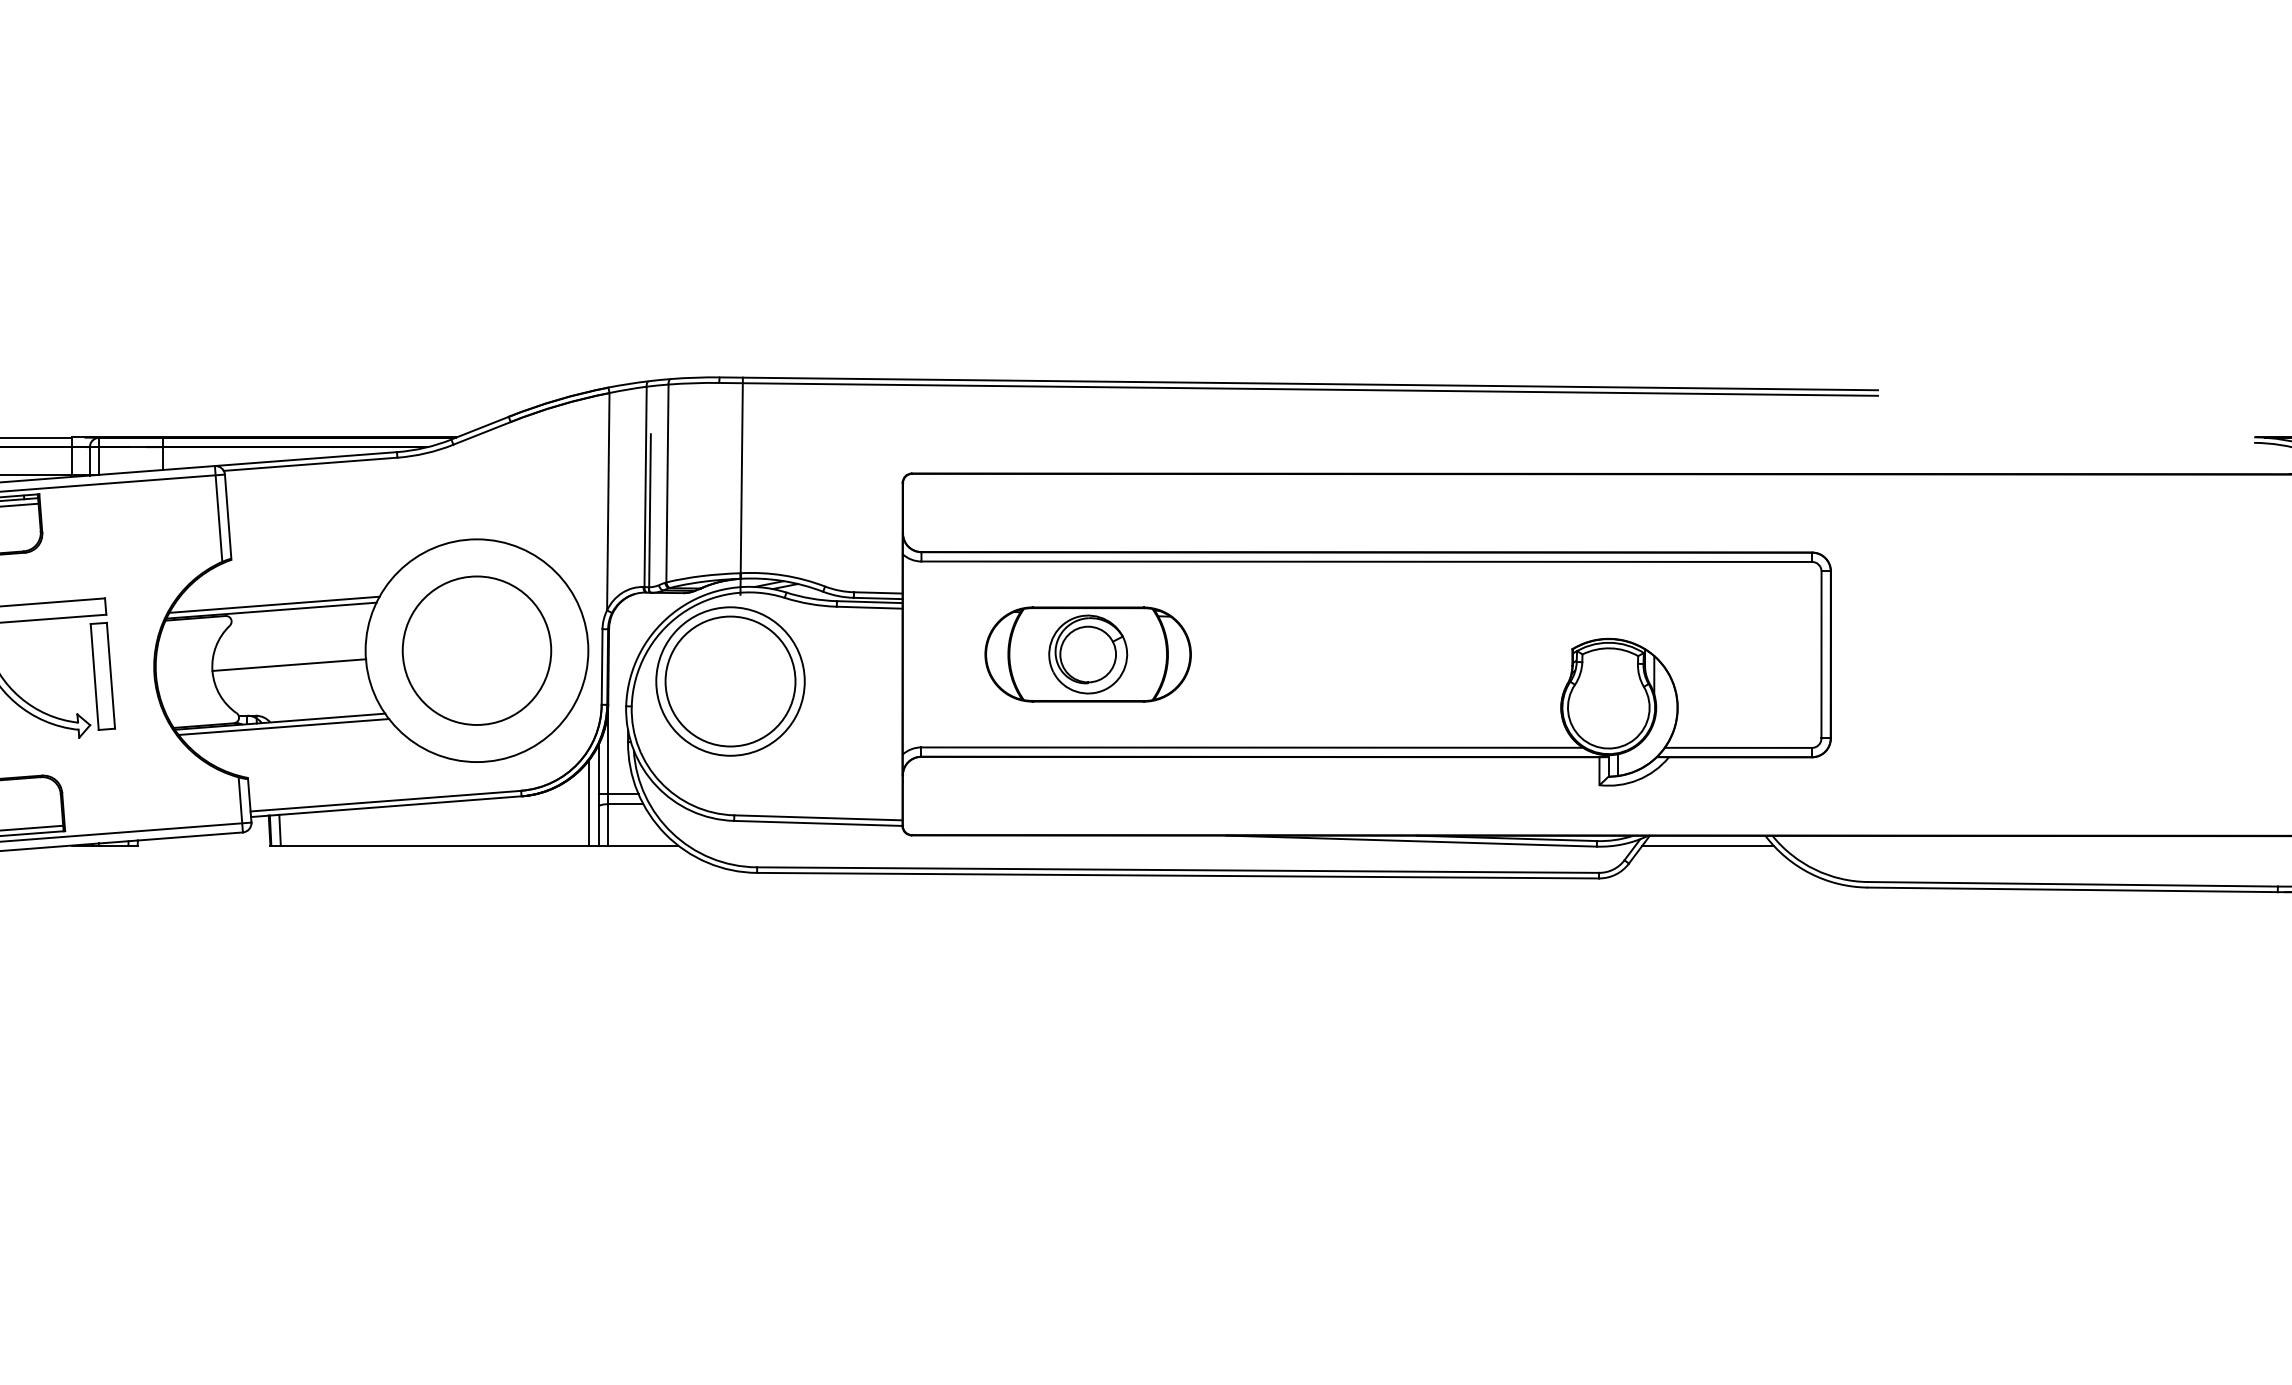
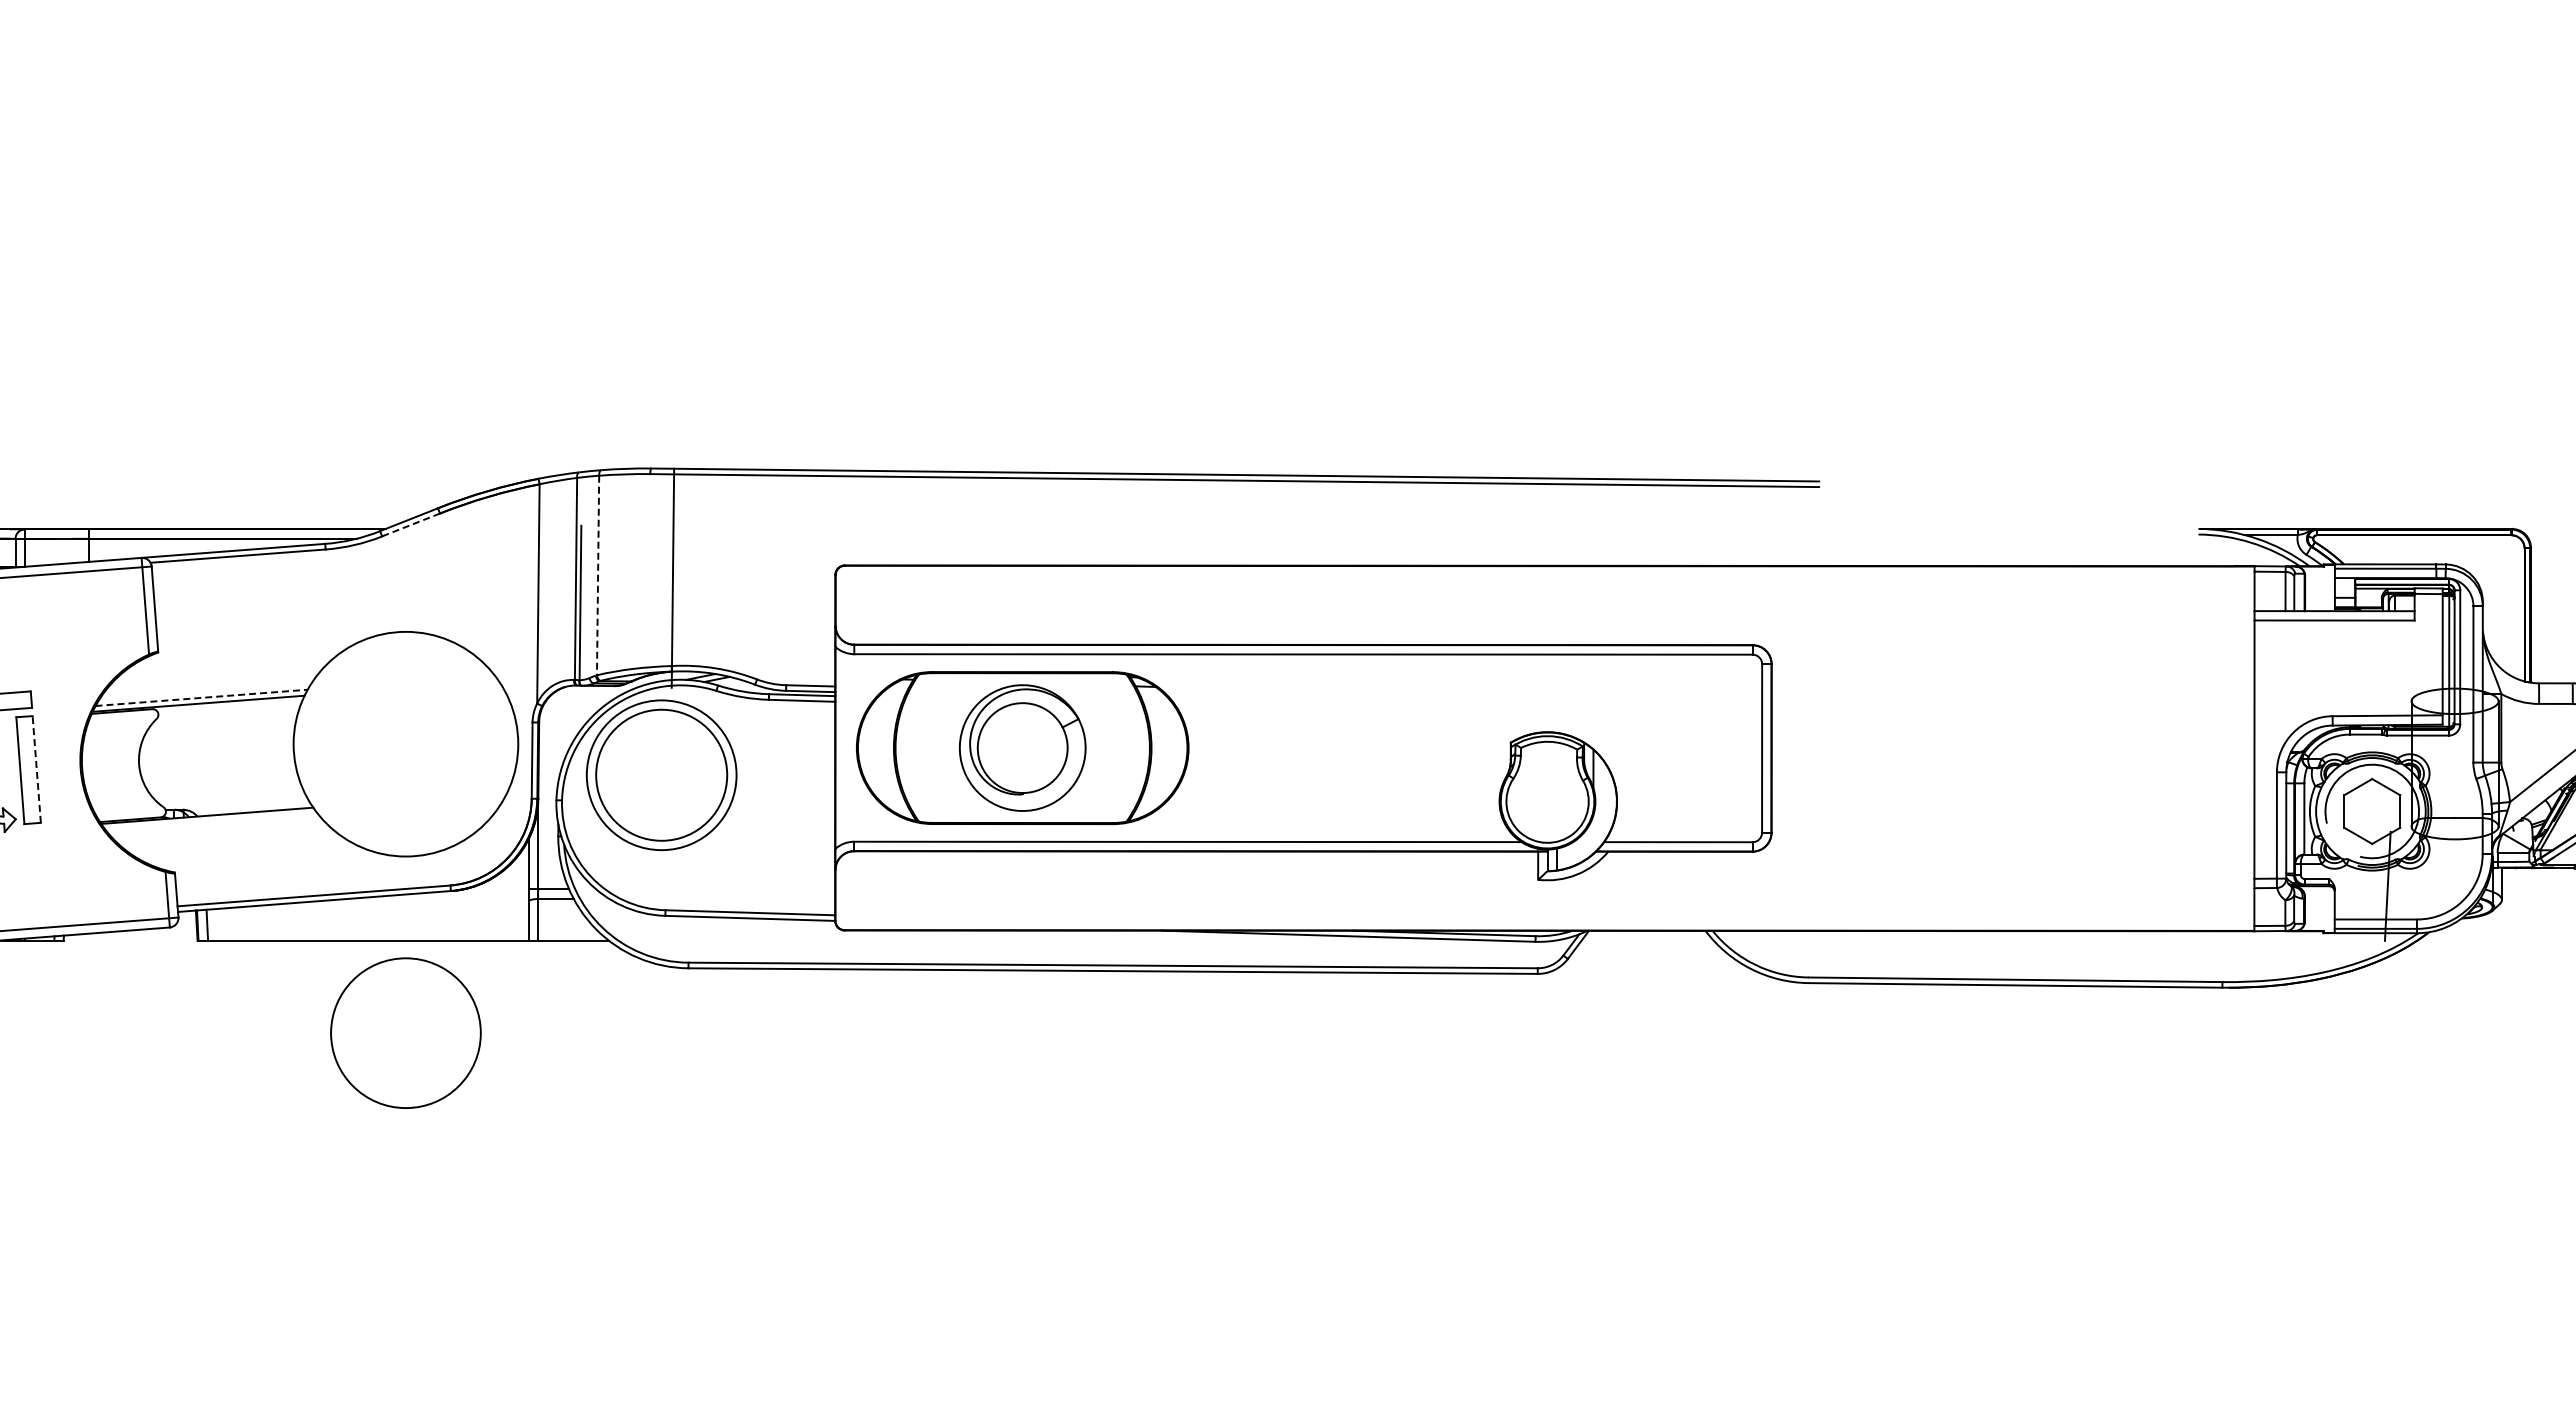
line: (481, 433) -> (410, 525), solid -> dashed
line: (667, 483) -> (598, 575), solid -> dashed
line: (275, 604) -> (202, 697), solid -> dashed
circle: (476, 650) -> (405, 1032), moved
part: (1087, 654) -> (1021, 747), size x1.6
line: (289, 664) -> (216, 758), removed
line: (110, 675) -> (36, 769), solid -> dashed
line: (283, 727) -> (210, 821), removed
line: (589, 802) -> (519, 897), removed
line: (1707, 845) -> (1647, 940), removed

